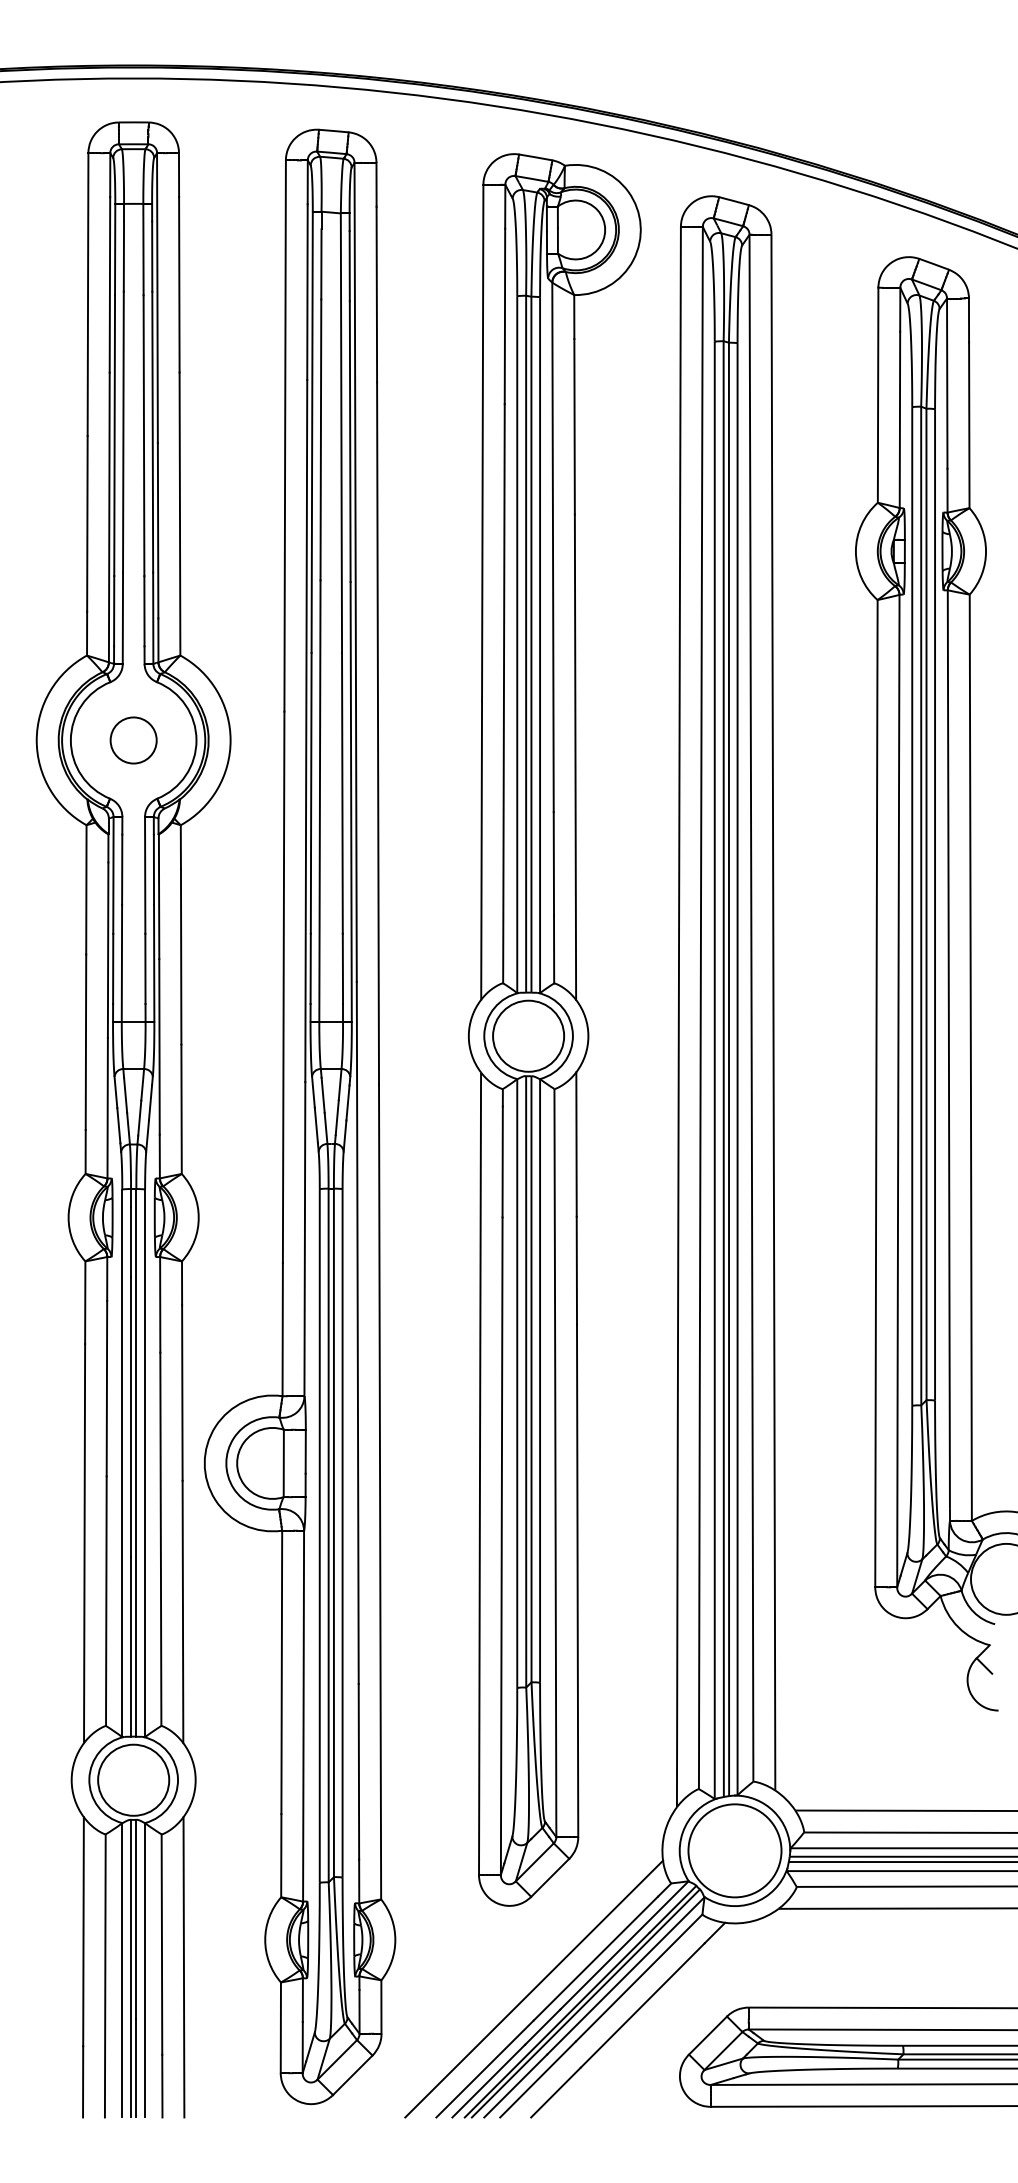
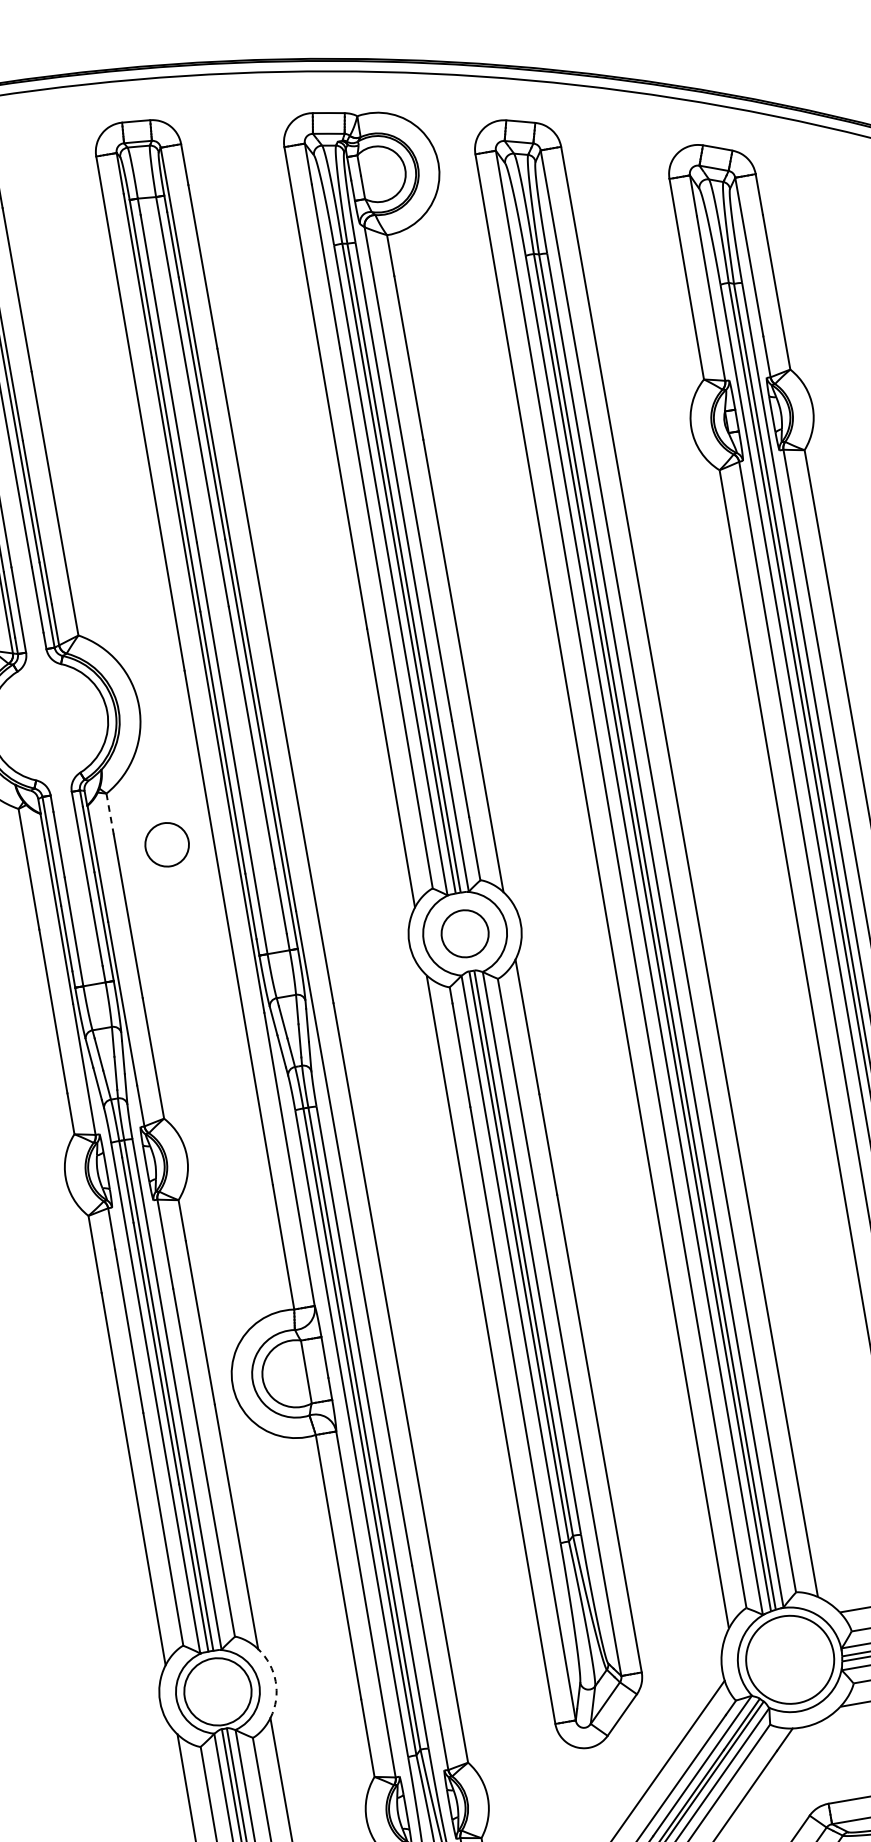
circle: (133, 740) -> (167, 844), moved
line: (180, 847) -> (109, 814), solid -> dashed
circle: (528, 1035) -> (464, 933), size x0.7
arc: (195, 1780) -> (275, 1682), solid -> dashed

